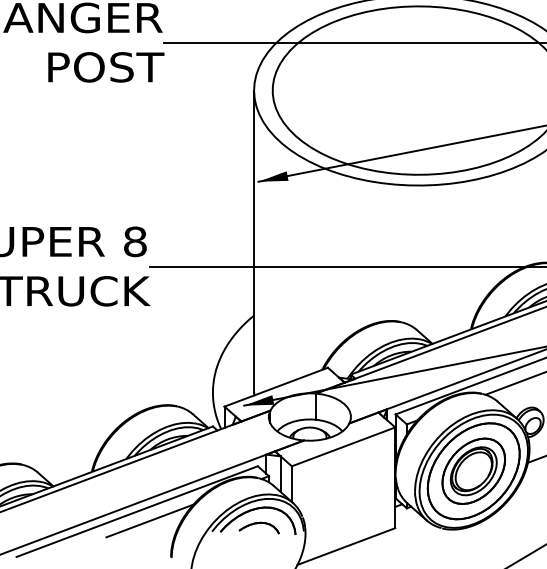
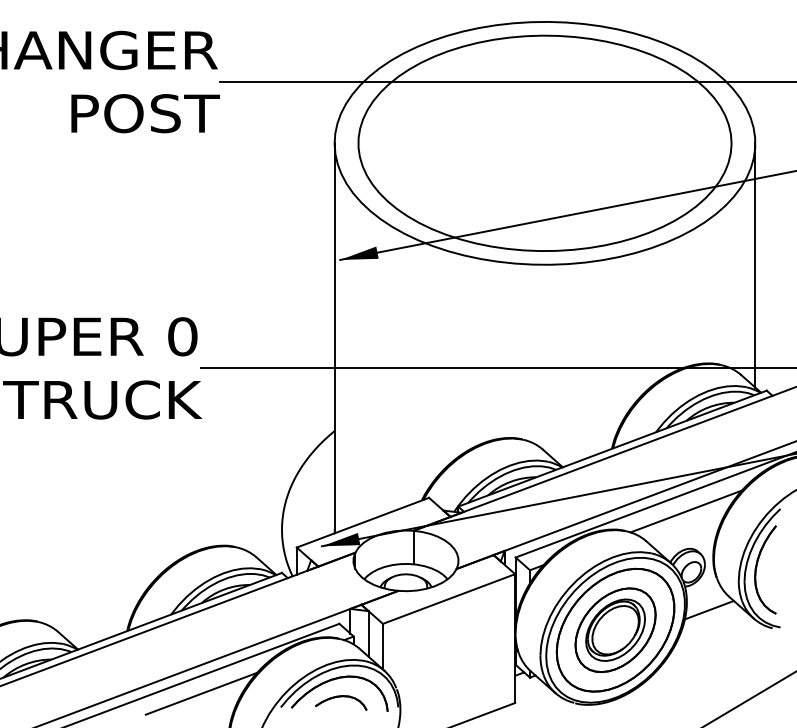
text: (135, 241) -> (182, 336), 8 -> 0

